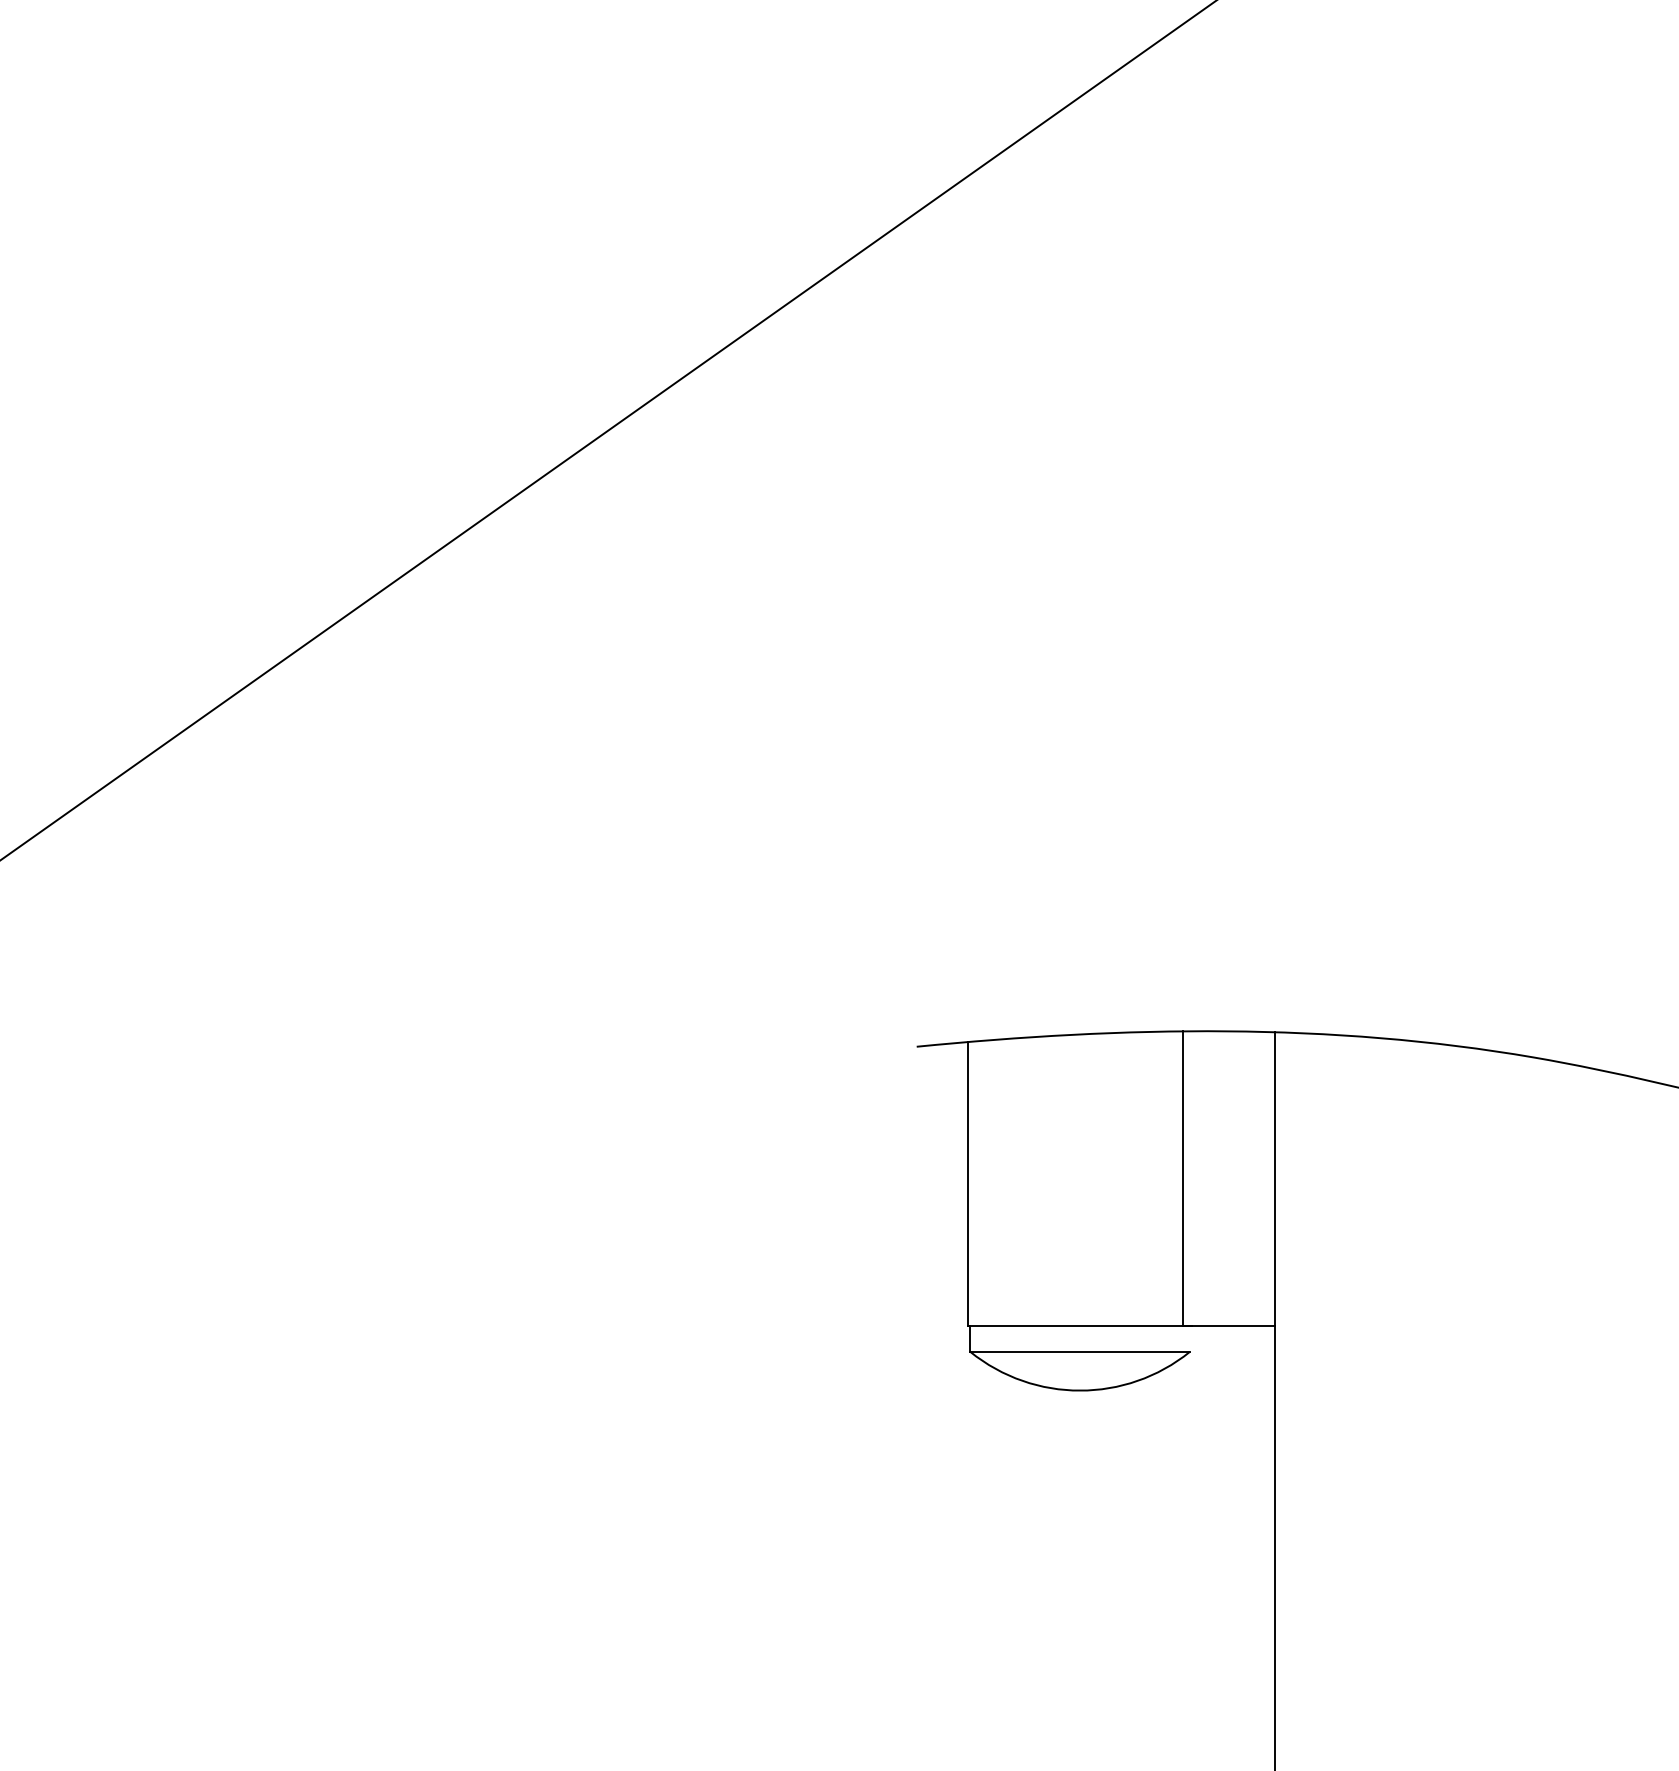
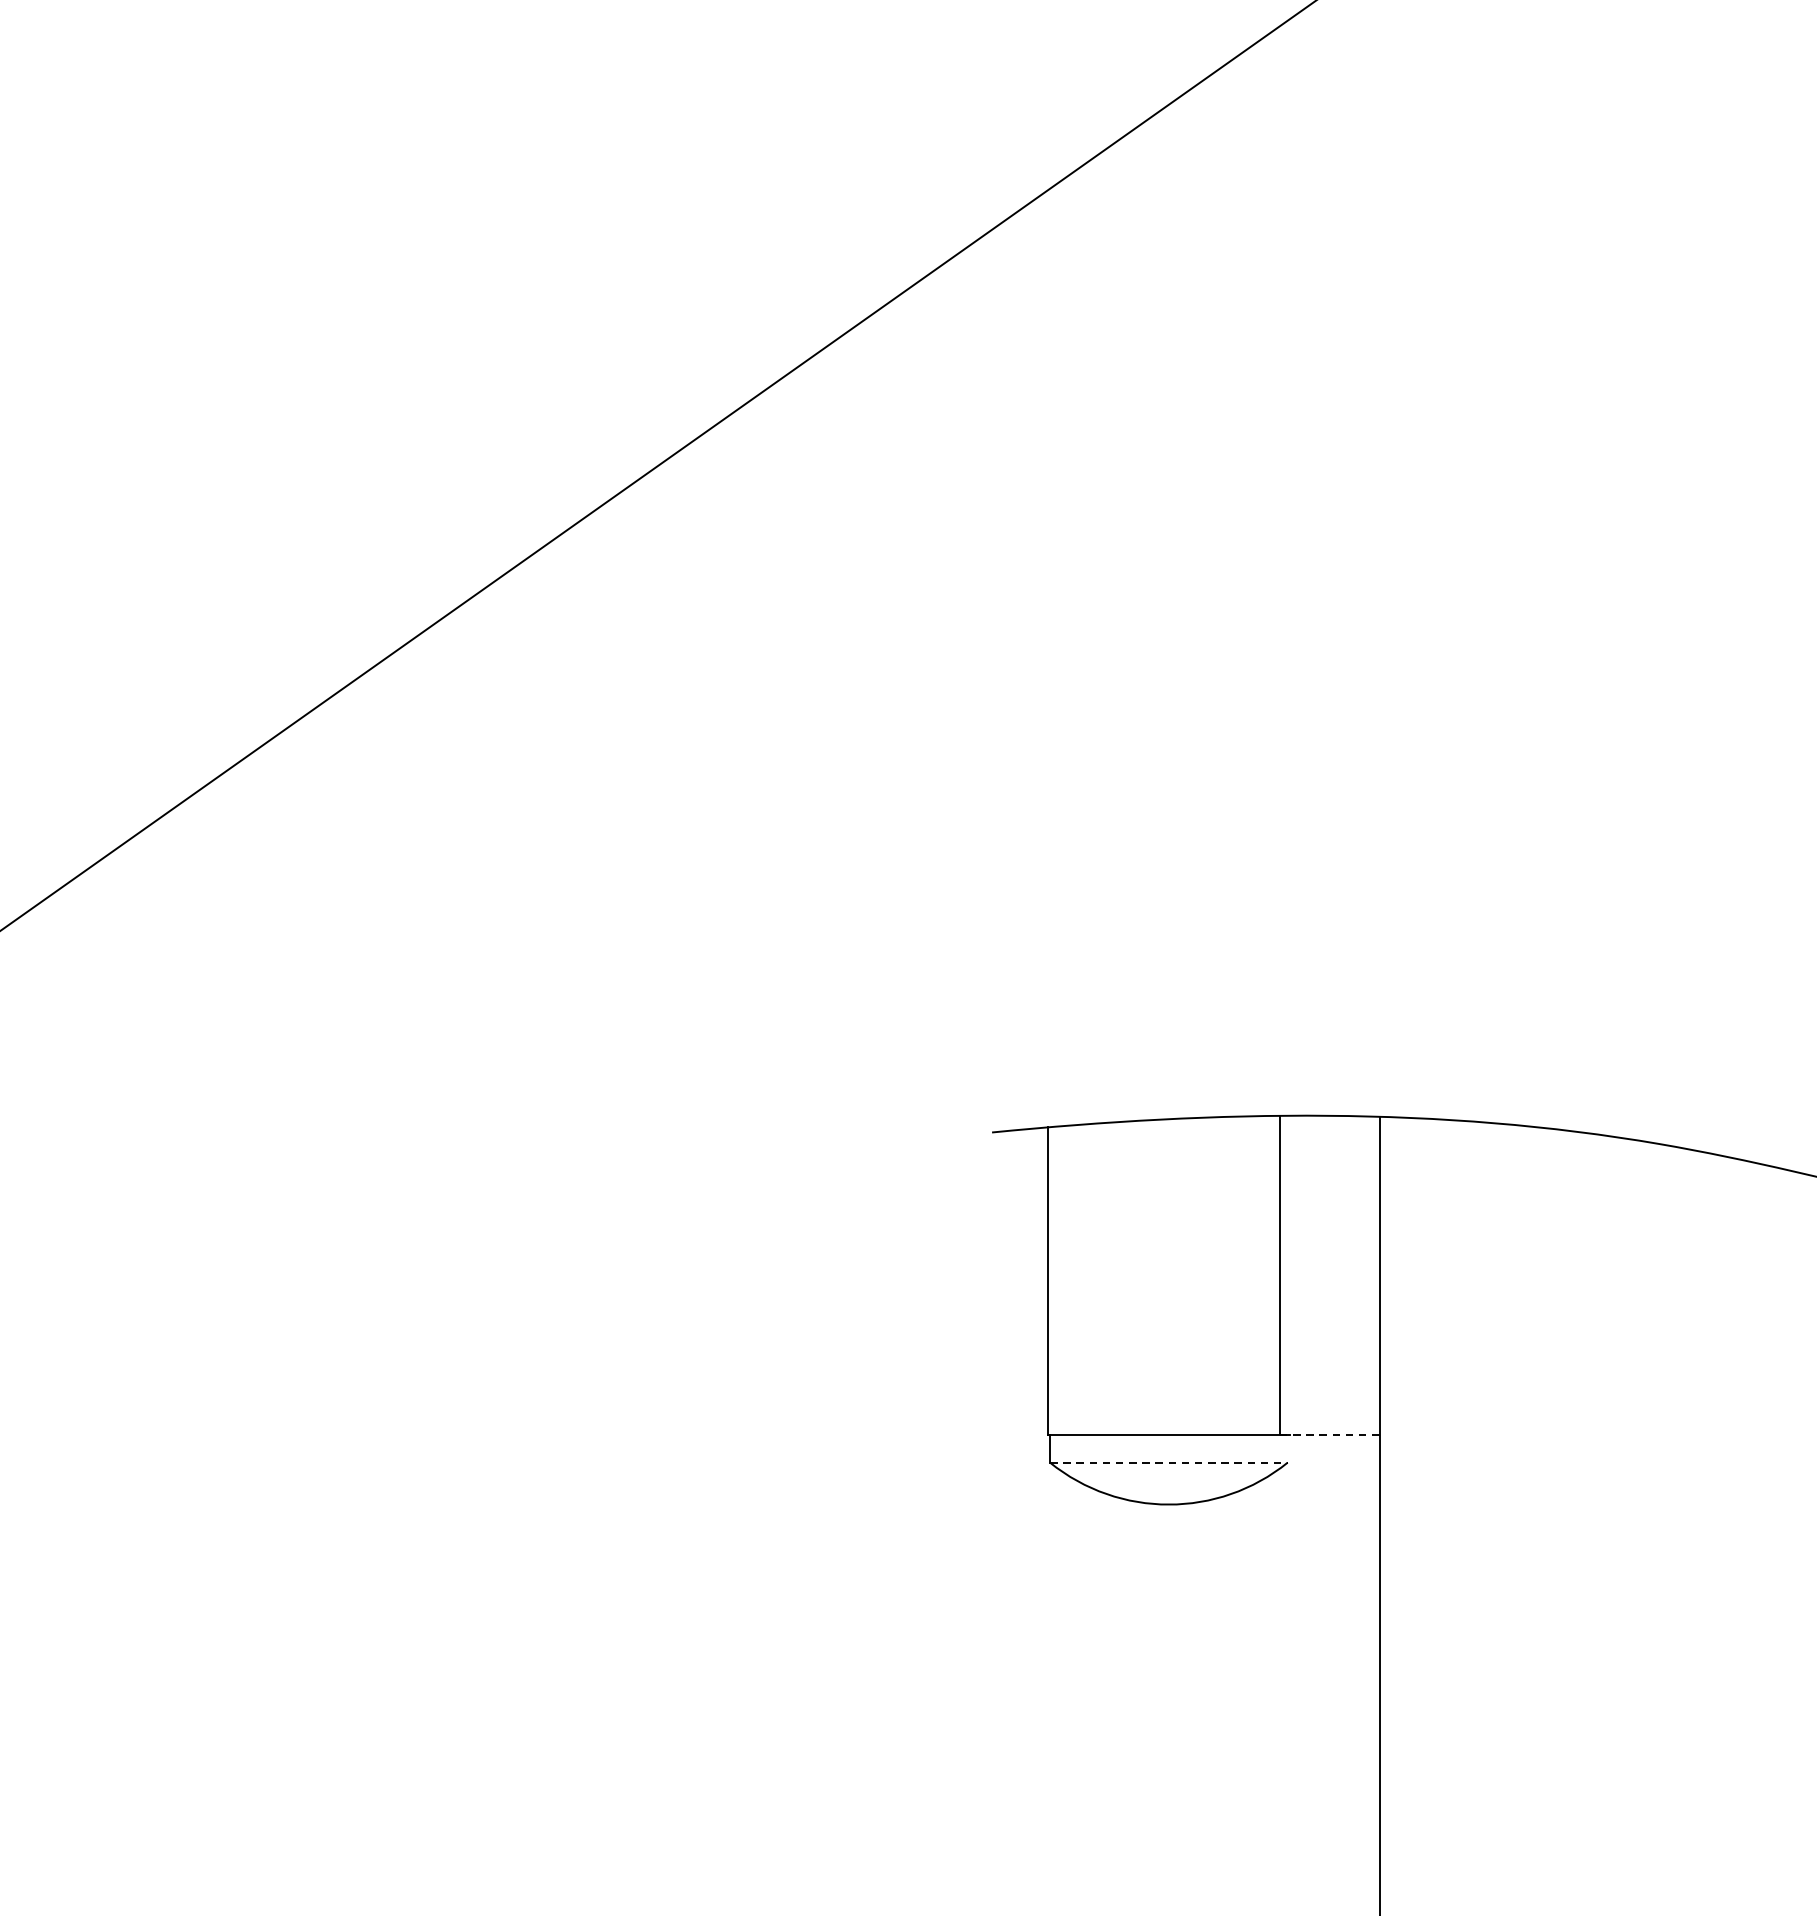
line: (1229, 1326) -> (1330, 1435), solid -> dashed
line: (1080, 1351) -> (1169, 1462), solid -> dashed

